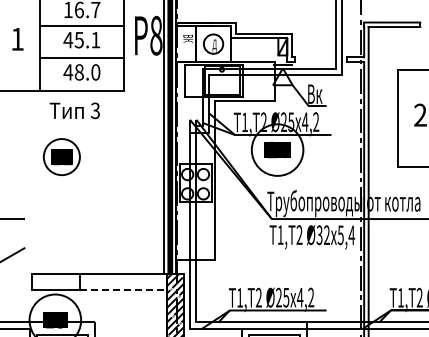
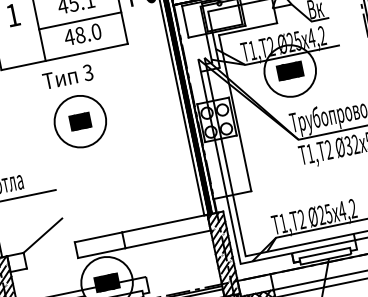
text: (74, 110) -> (67, 76), moved
circle: (61, 156) -> (79, 121), size x1.43
line: (123, 290) -> (167, 239), dashed -> solid

